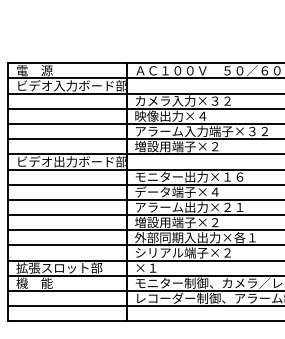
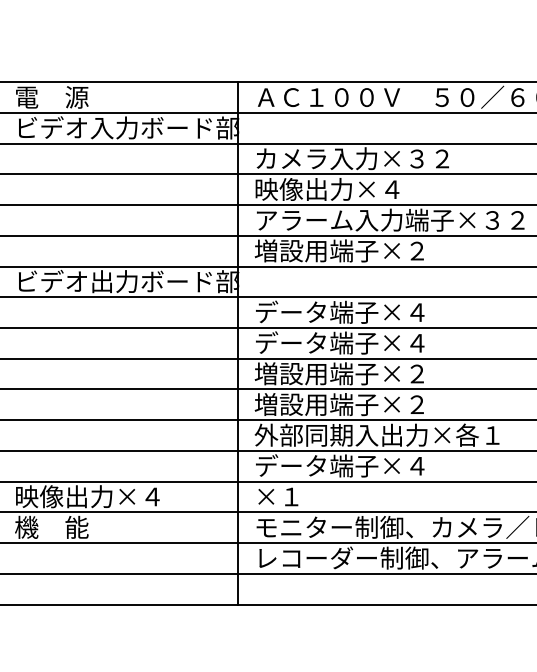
text: (189, 176) -> (365, 311), モニター出力×１６ -> データ端子×４
text: (189, 206) -> (365, 372), アラーム出力×２１ -> 増設用端子×２
text: (182, 252) -> (351, 465), シリアル端子×２ -> データ端子×４
text: (59, 267) -> (102, 495), 拡張スロット部 -> 映像出力×４

